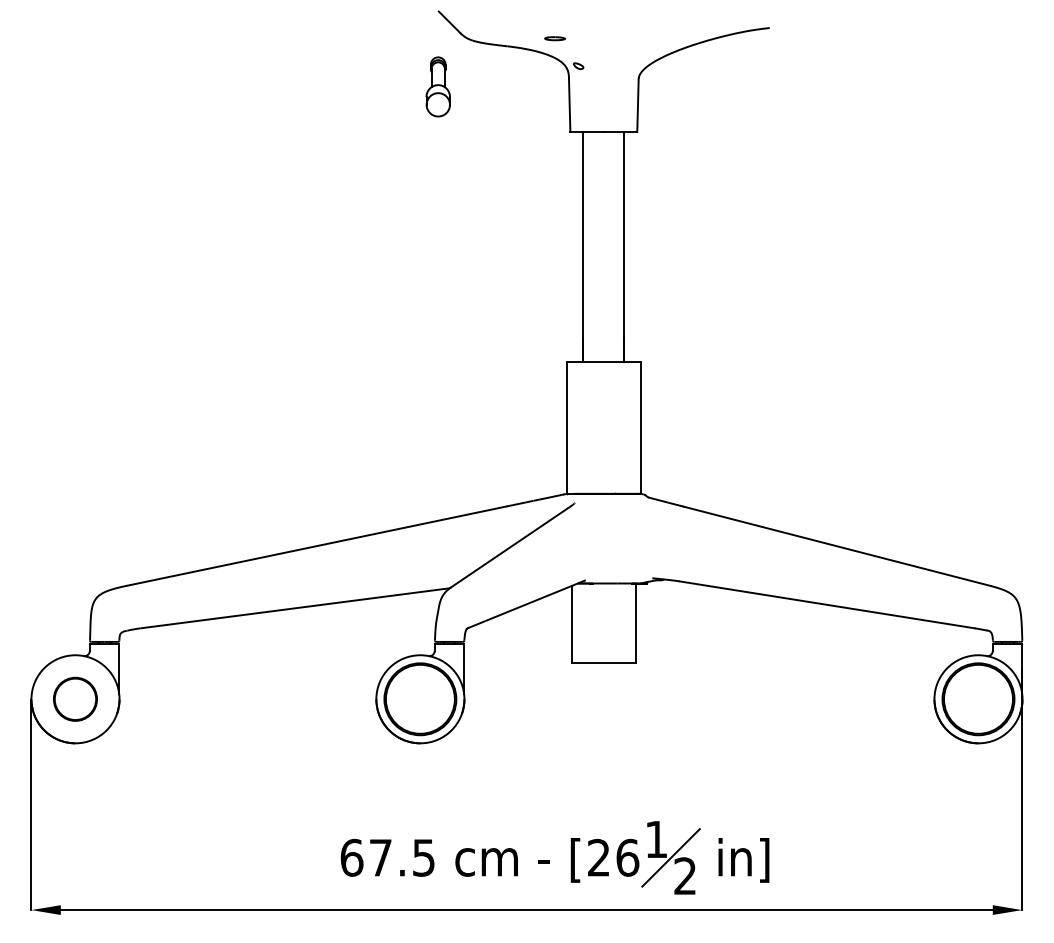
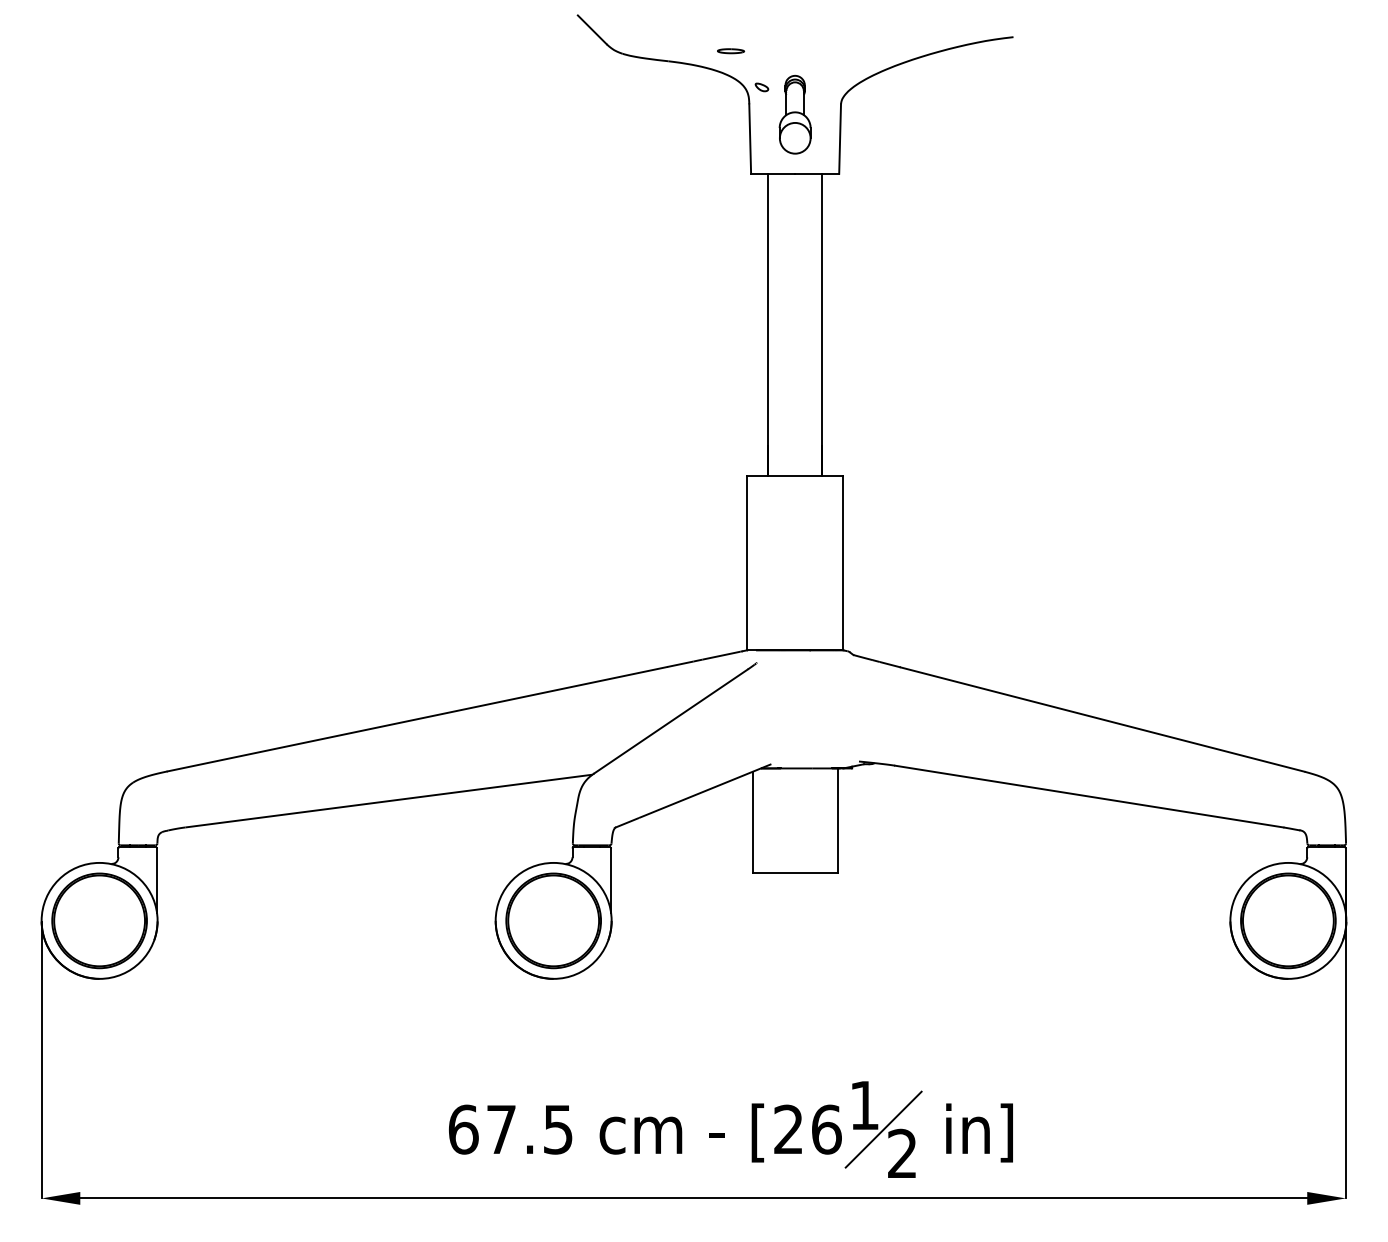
part: (437, 86) -> (794, 114), moved
part: (75, 699) -> (99, 920), size x1.67

